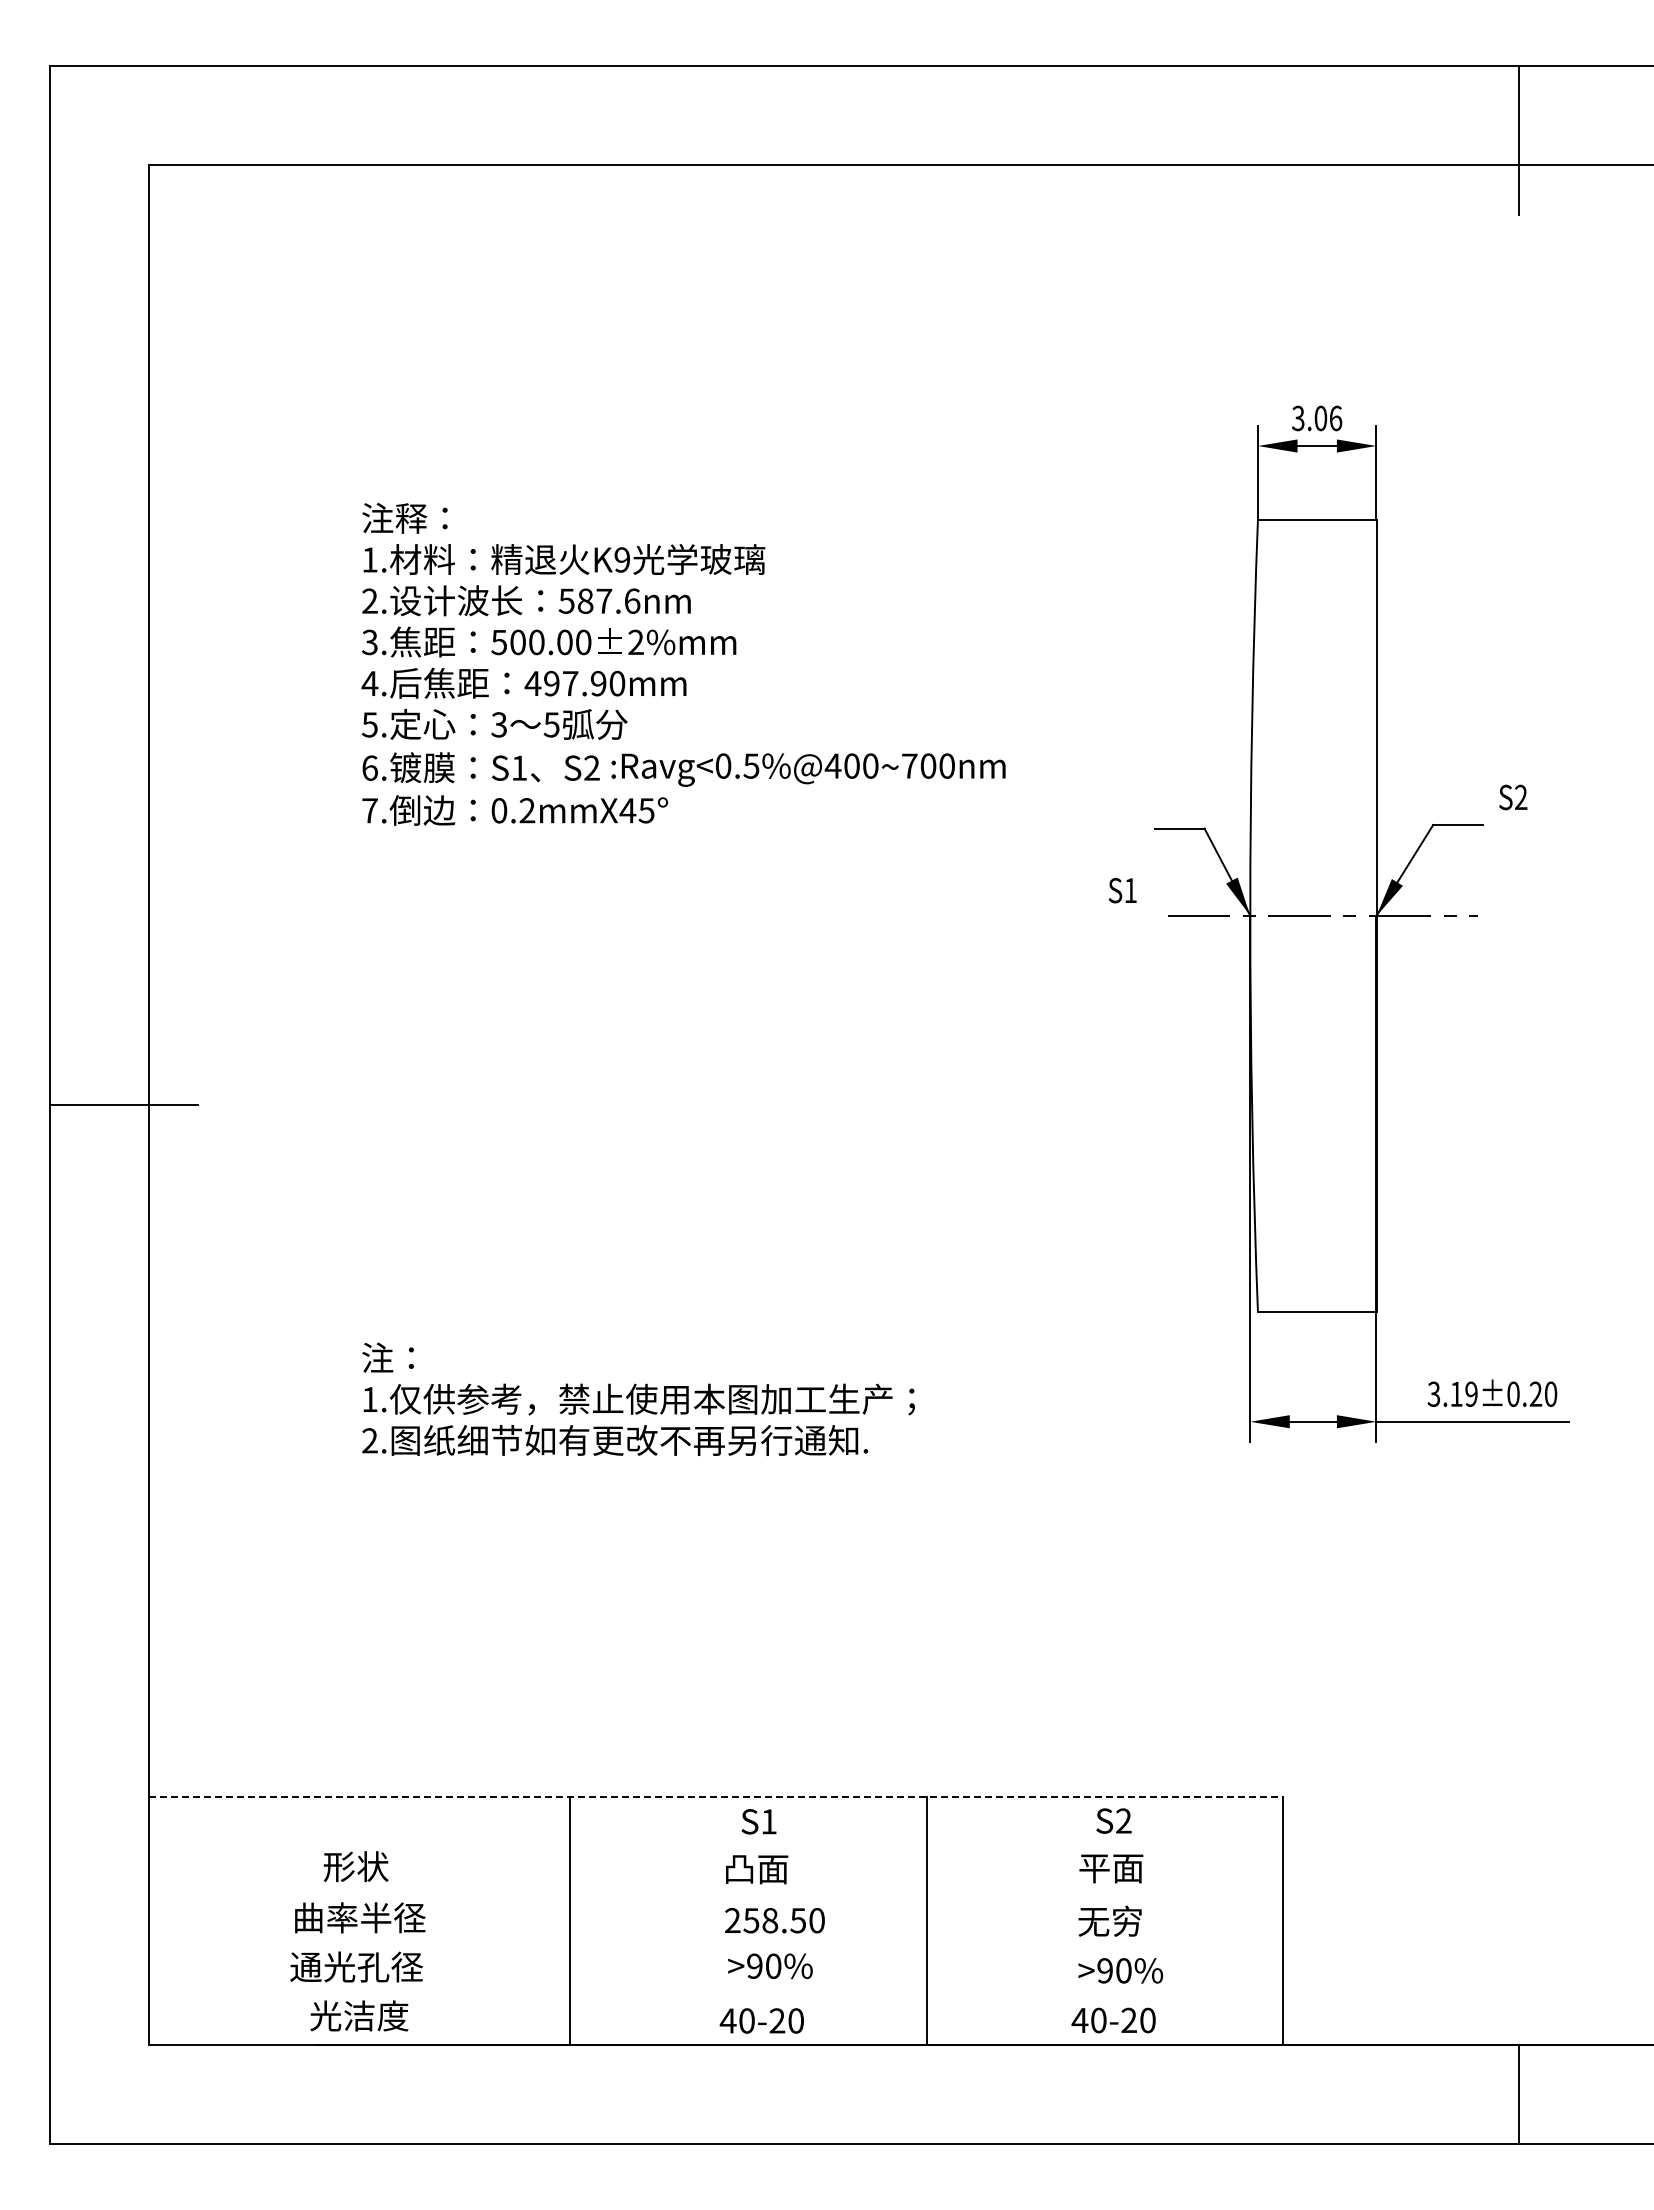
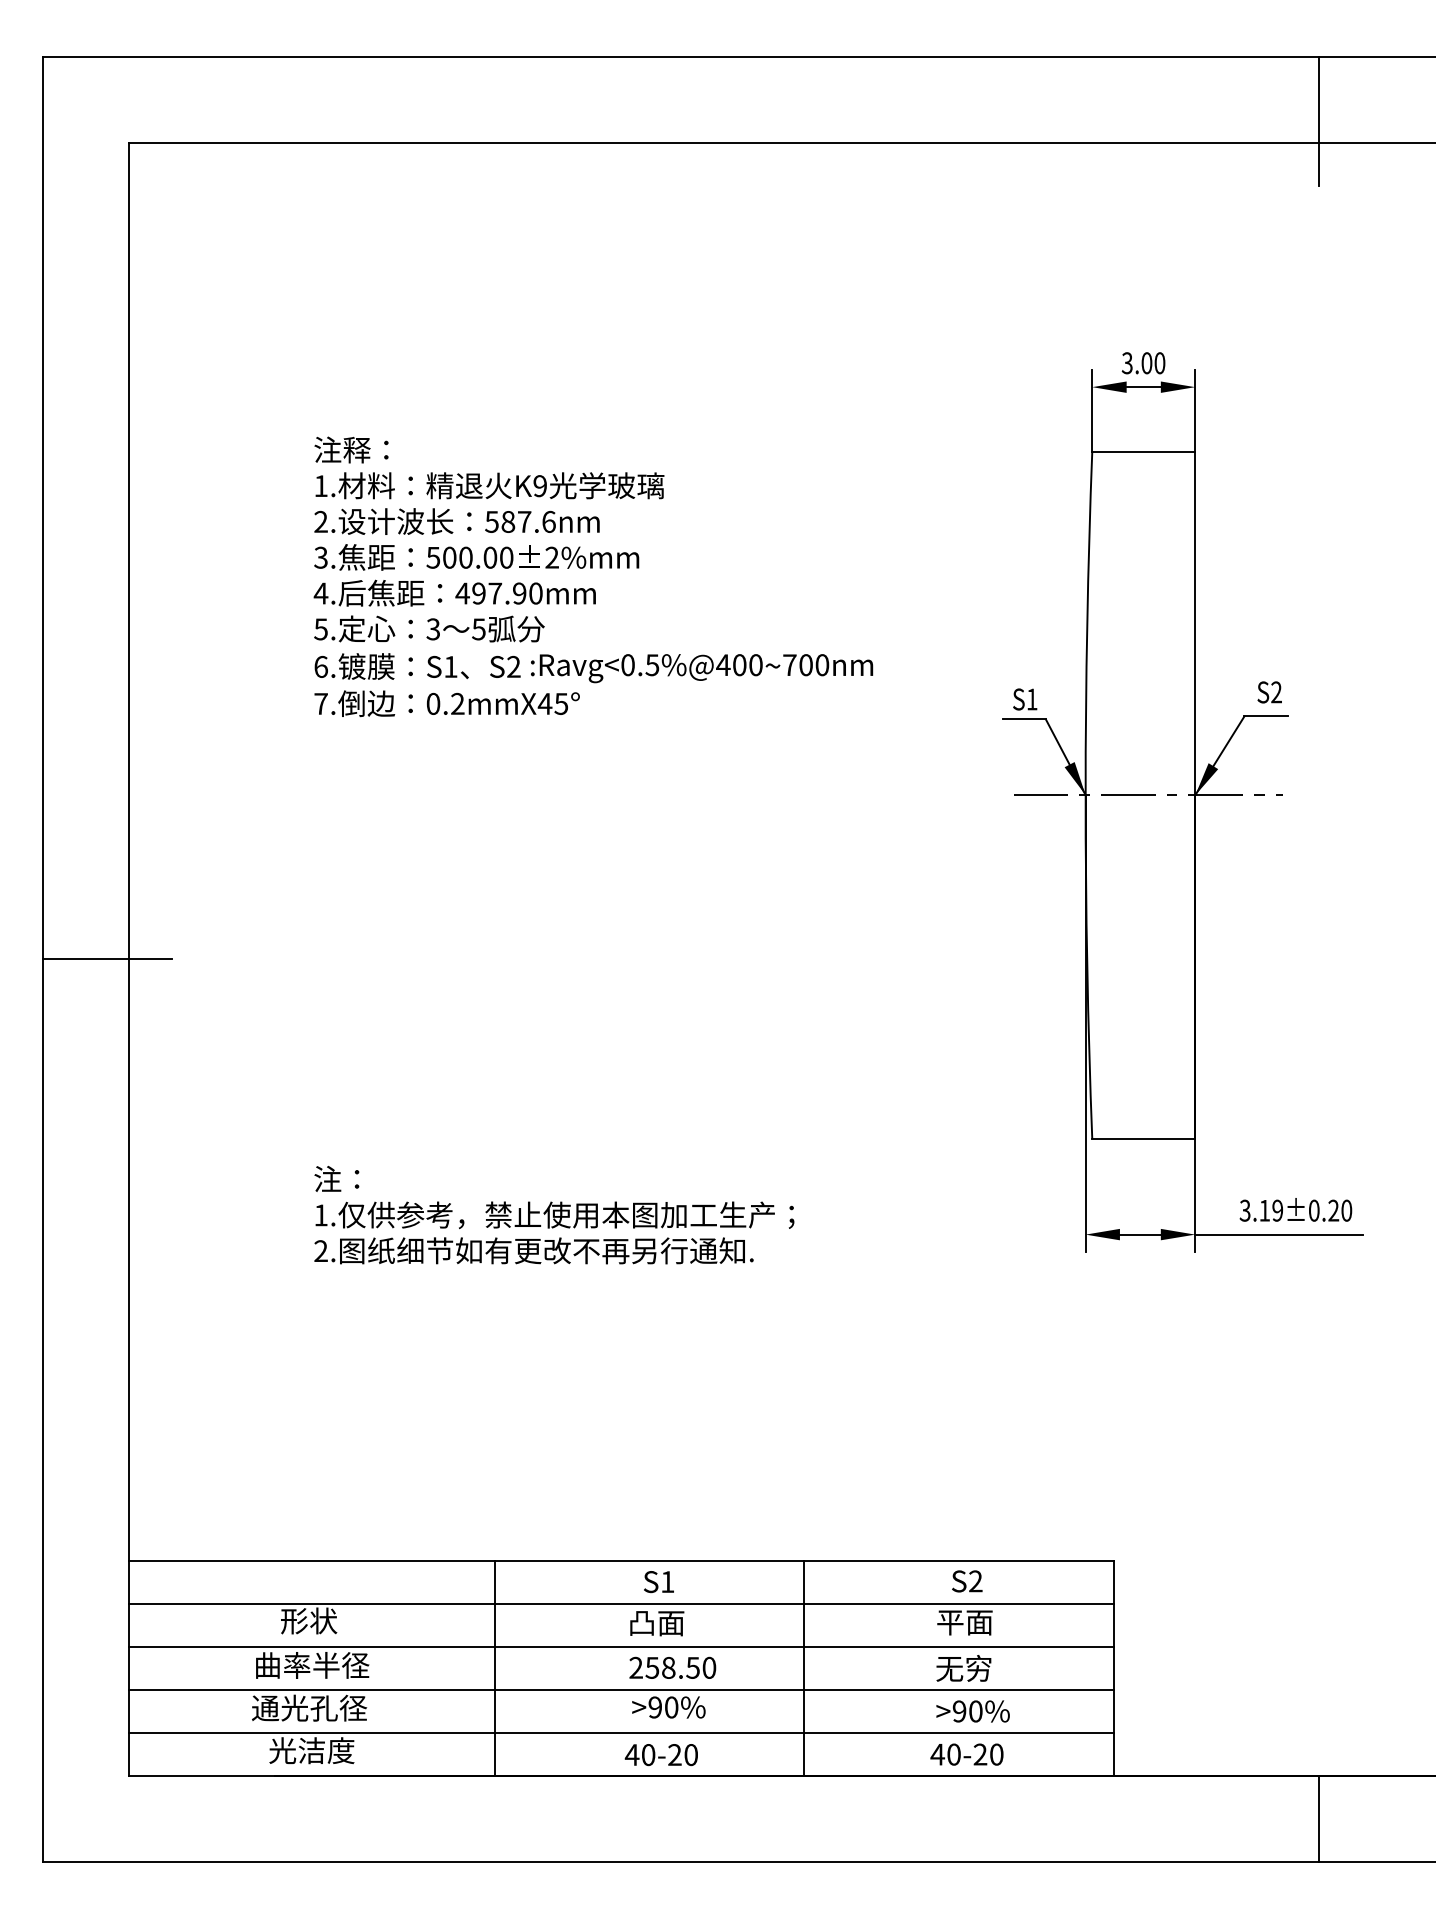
text: (1335, 418) -> (1159, 363), 3.06 -> 3.00
text: (1513, 797) -> (1269, 692), moved
text: (1122, 890) -> (1025, 699), moved
line: (716, 1797) -> (622, 1560), dashed -> solid
line: (715, 1846) -> (621, 1603), added
line: (715, 1896) -> (621, 1646), added
line: (715, 1945) -> (621, 1689), added
line: (715, 1995) -> (621, 1732), added

